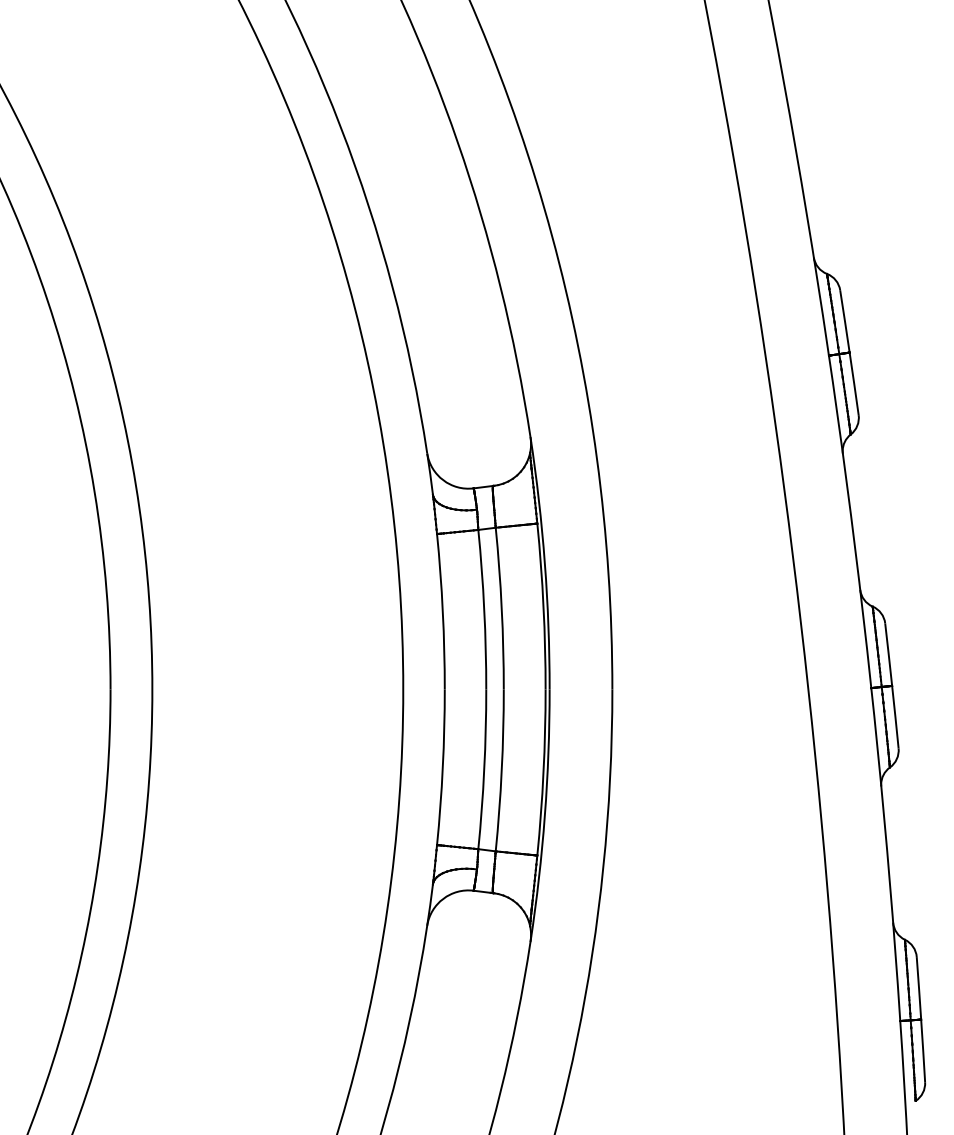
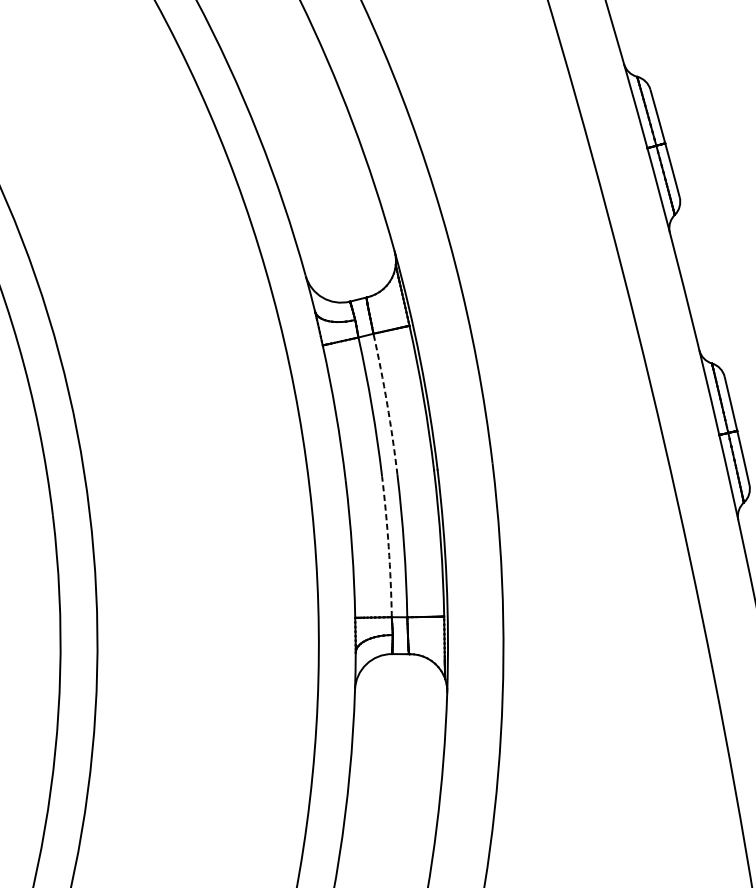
arc: (501, 608) -> (386, 403), solid -> dashed
arc: (484, 769) -> (388, 546), solid -> dashed

